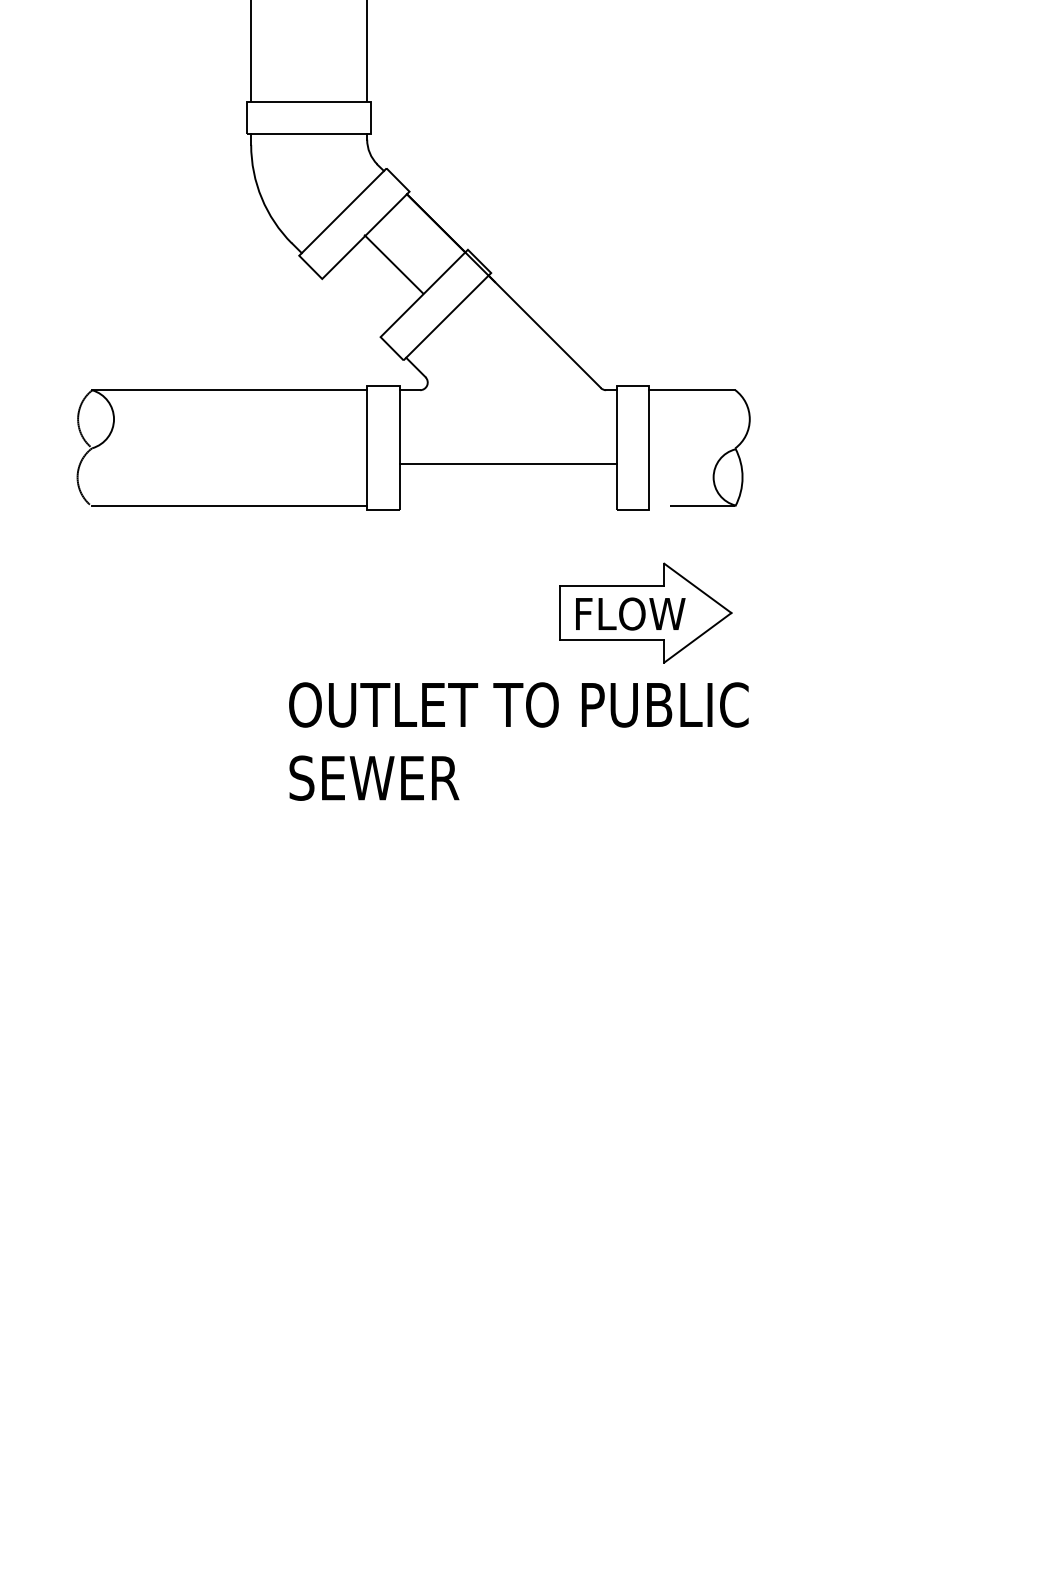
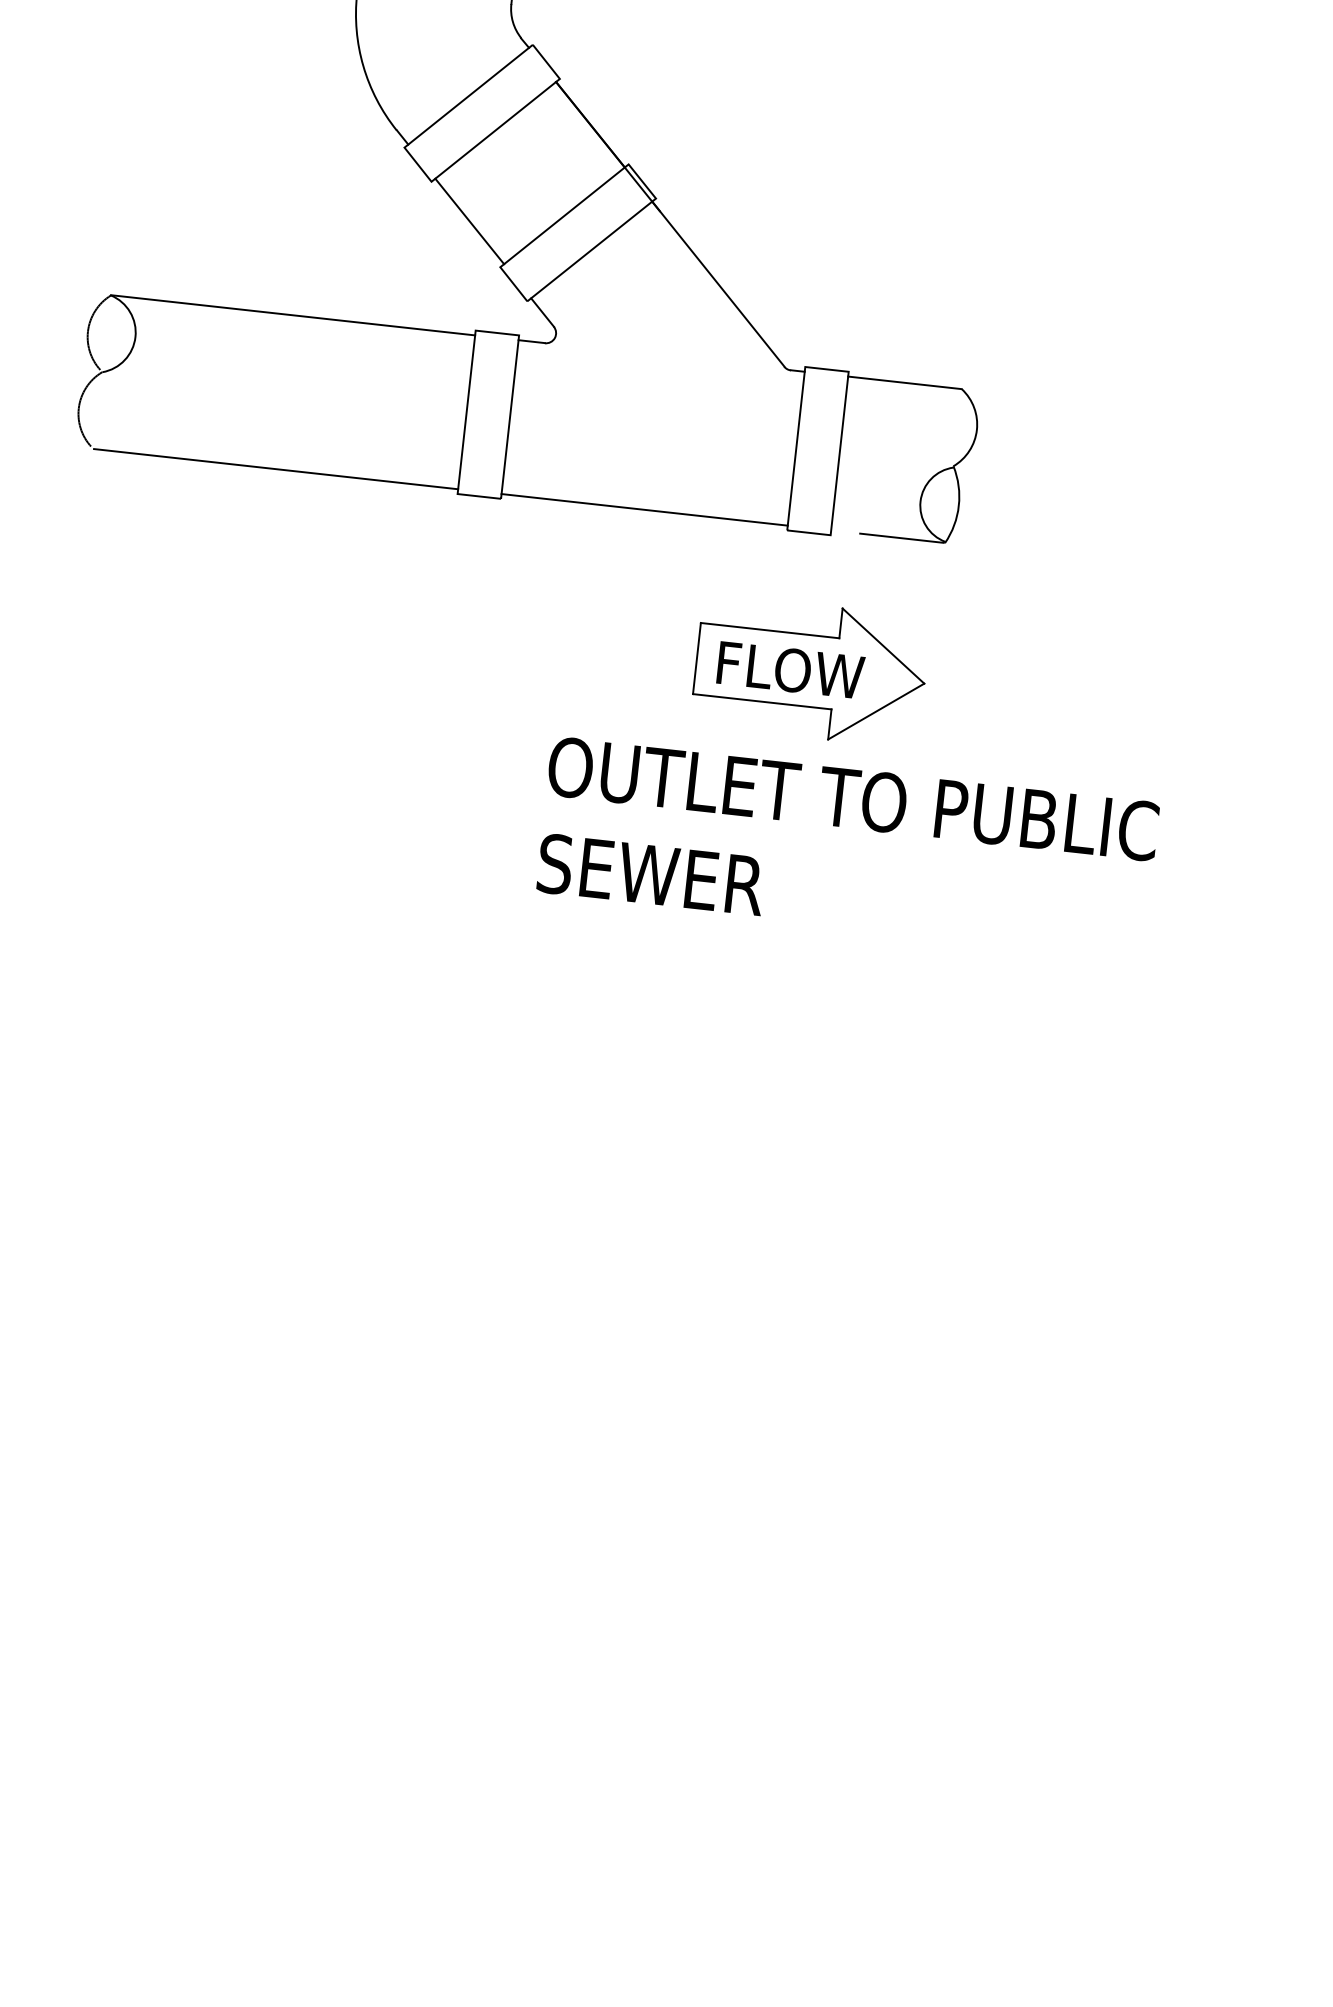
line: (393, 264) -> (469, 221), moved
line: (508, 464) -> (644, 510), moved
text: (518, 741) -> (847, 847), moved

